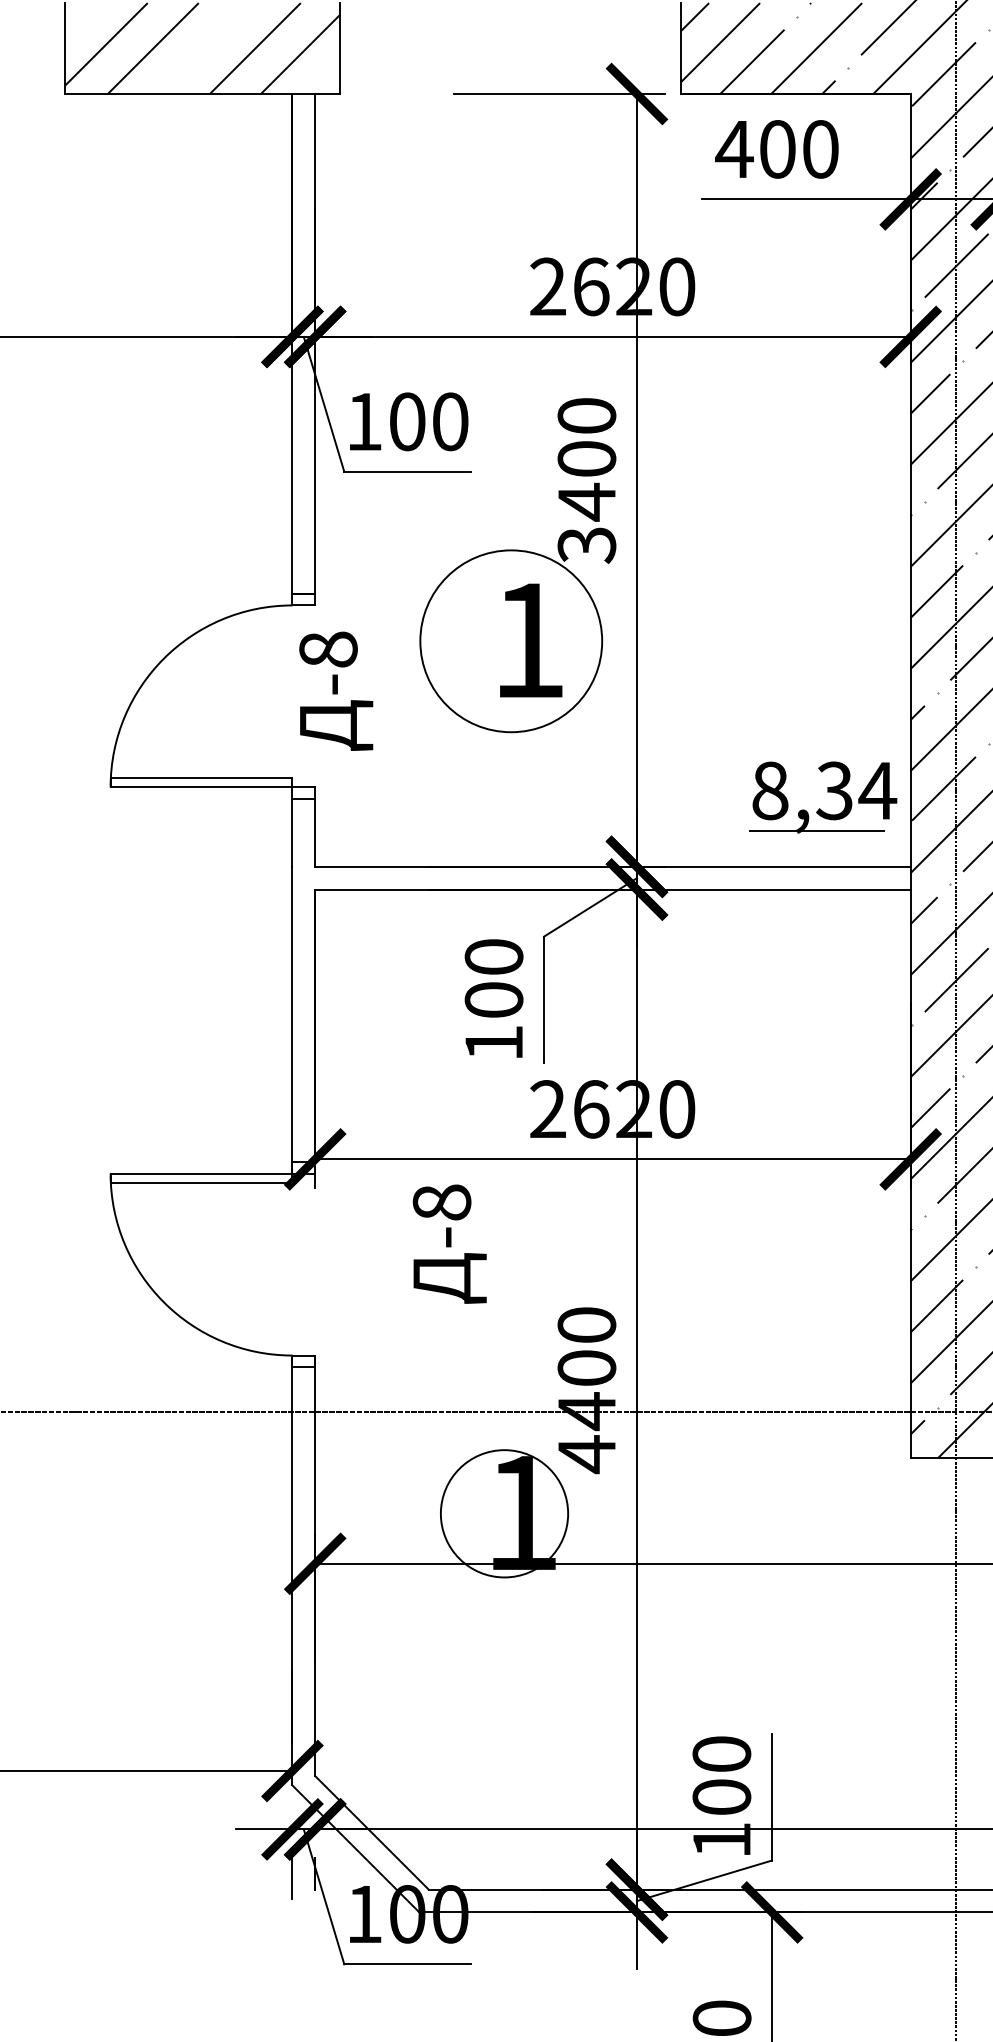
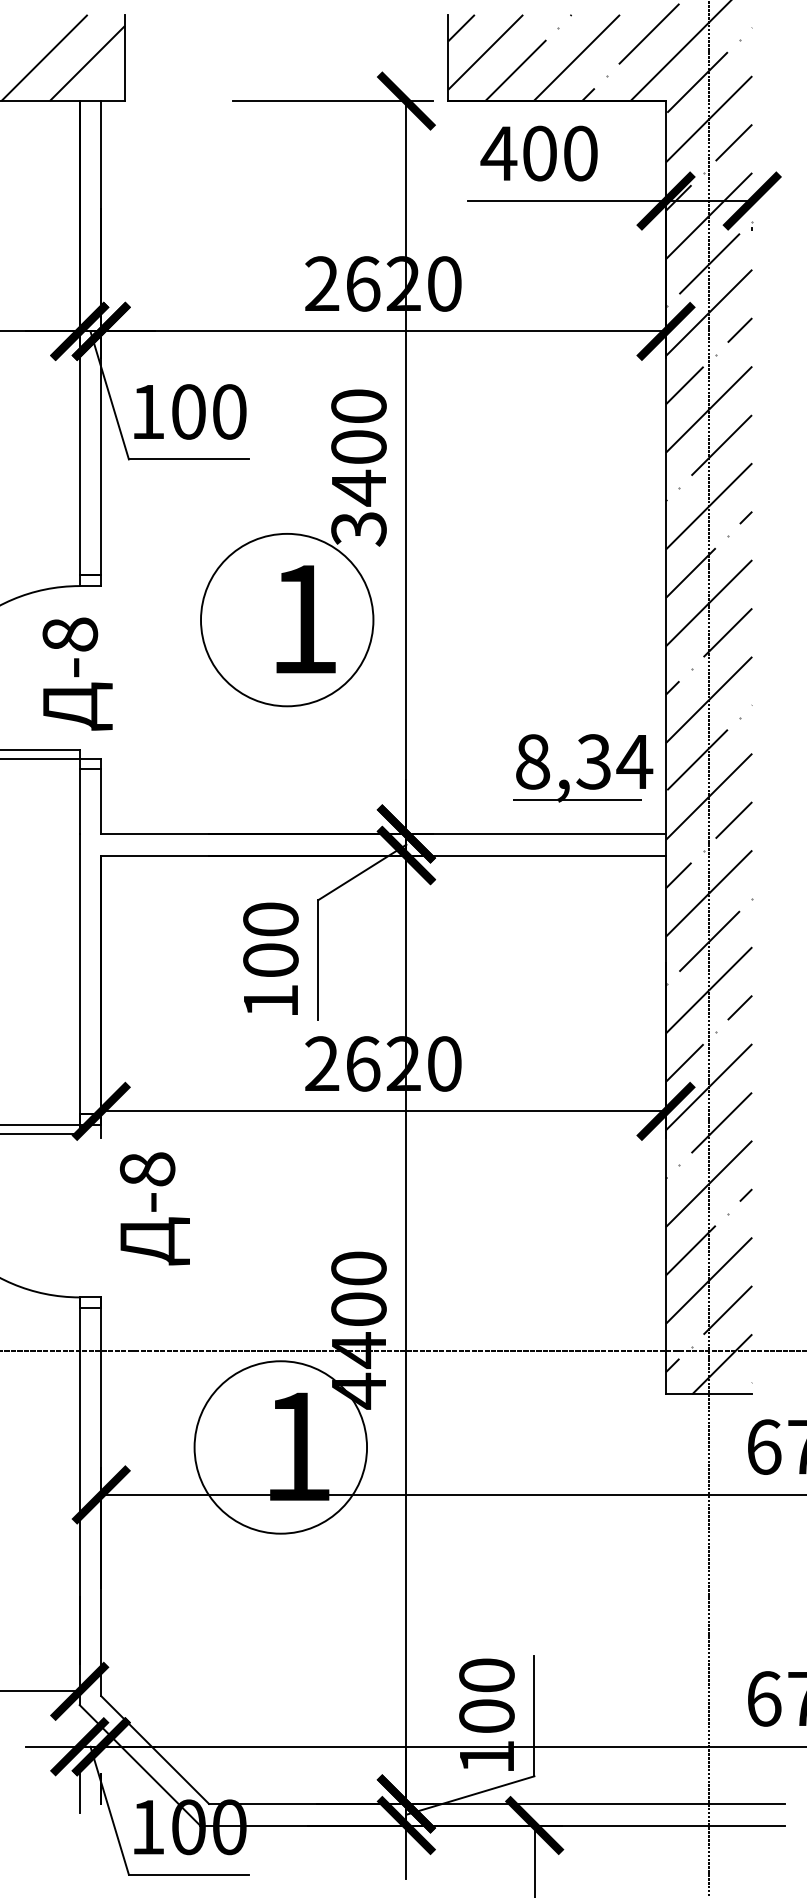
text: (336, 690) -> (77, 673), moved
text: (449, 1243) -> (154, 1208), moved
circle: (504, 1513) -> (280, 1447), size x1.43

